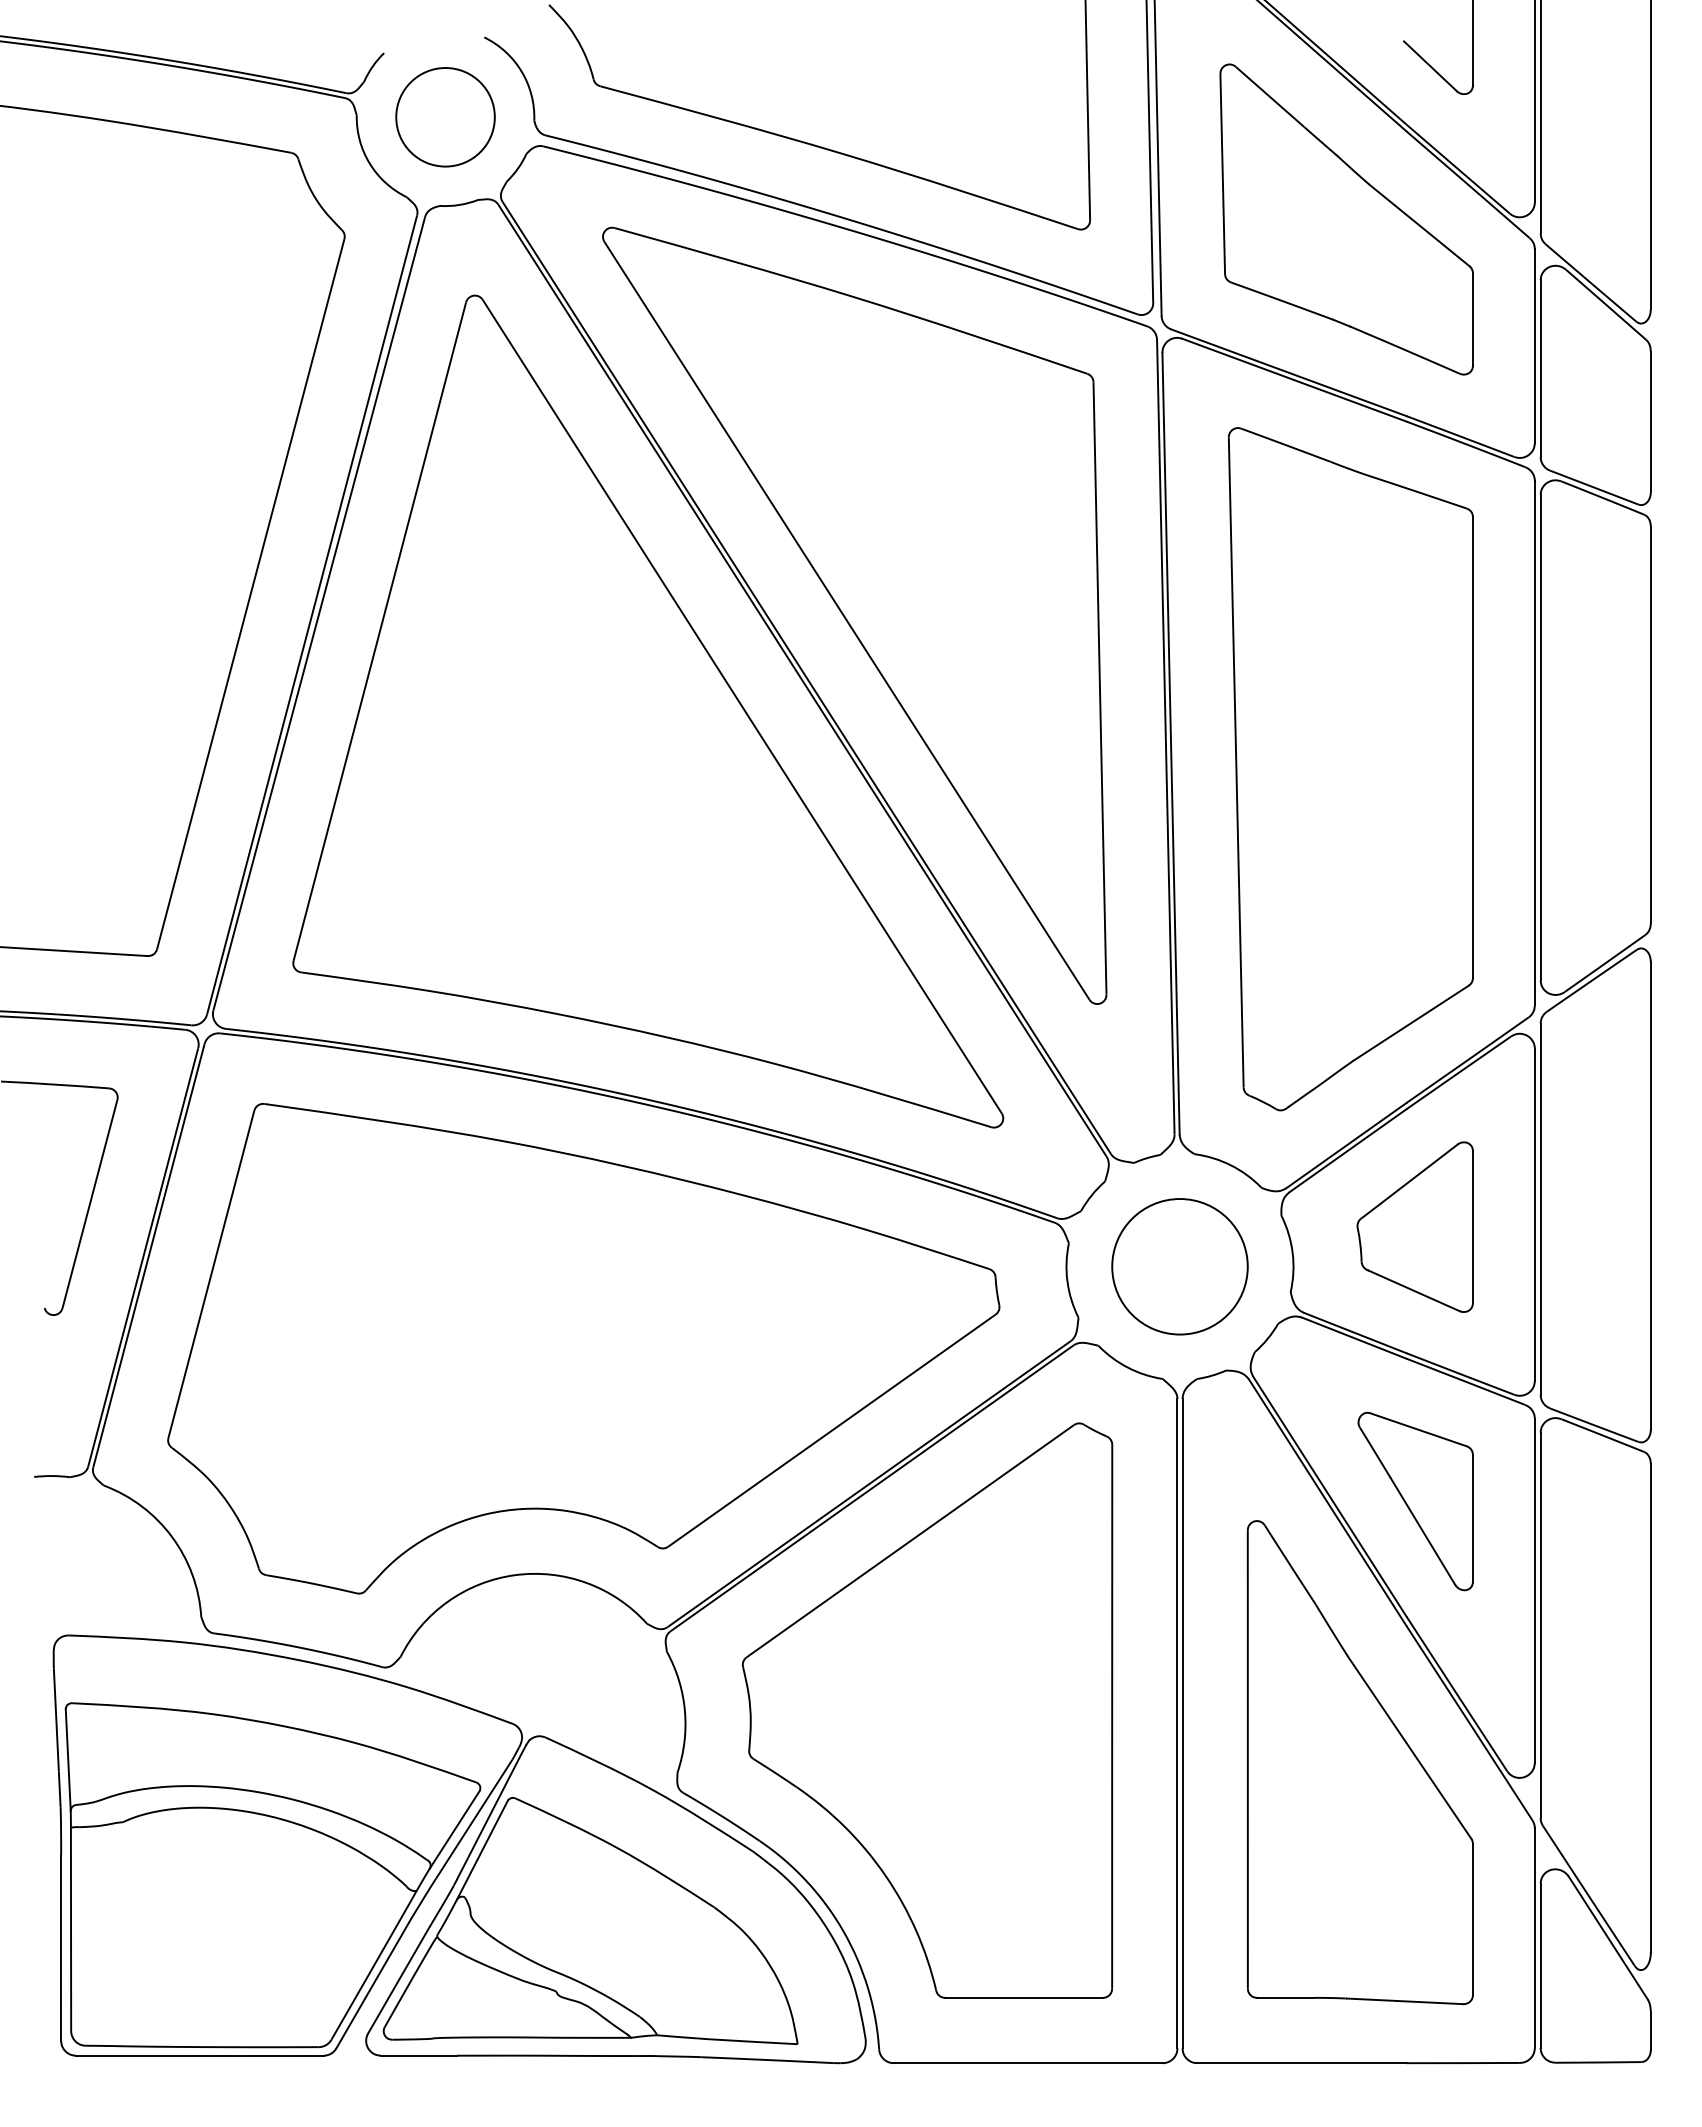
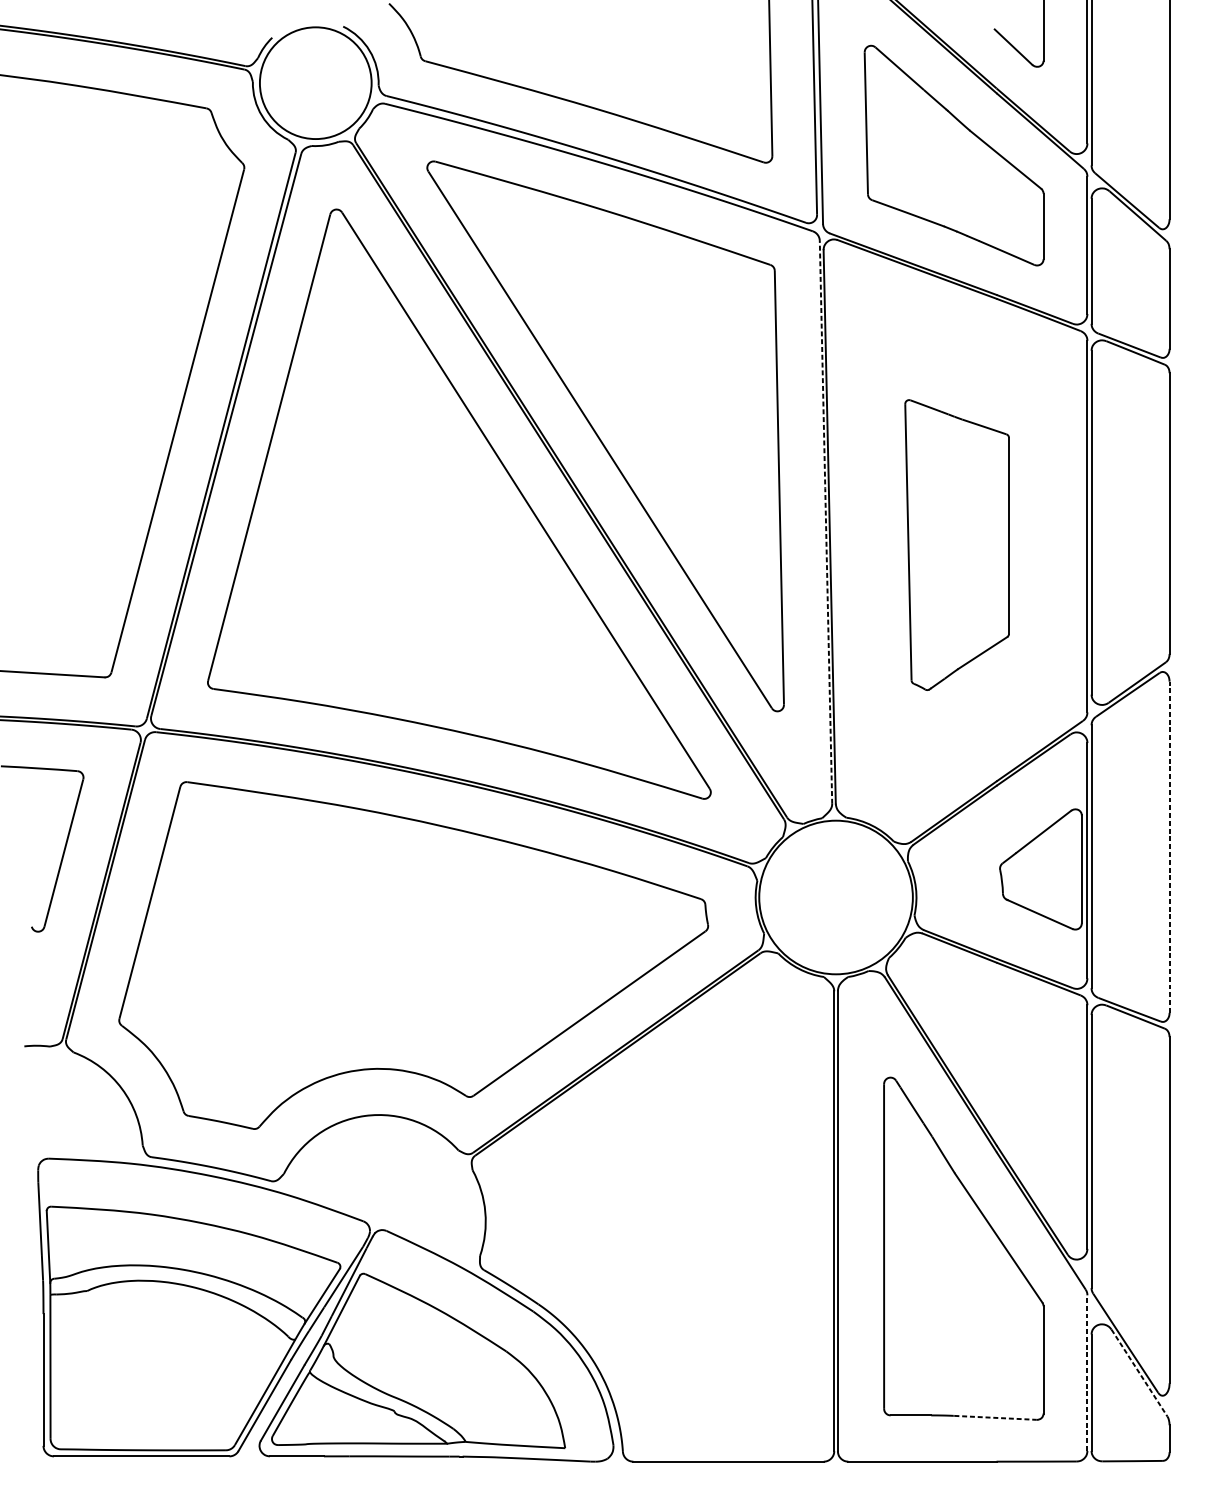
circle: (445, 117) -> (315, 83), size x1.6
line: (1165, 736) -> (825, 521), solid -> dashed
part: (1350, 769) -> (956, 545), size x0.6
line: (1650, 1195) -> (1169, 847), solid -> dashed
part: (1414, 1226) -> (1040, 868), moved
circle: (1179, 1266) -> (835, 897), size x1.6
part: (1415, 1501) -> (1002, 1063), removed
part: (927, 1710) -> (657, 1211), removed
line: (1534, 1938) -> (1087, 1373), solid -> dashed
line: (1608, 1938) -> (1139, 1373), solid -> dashed
line: (1405, 2001) -> (995, 1417), solid -> dashed

